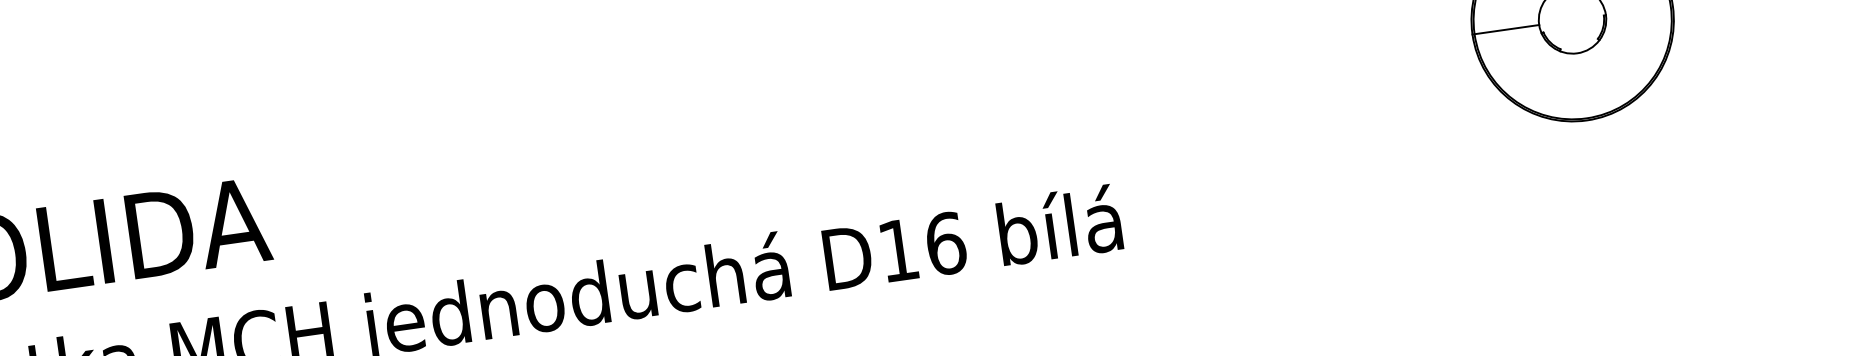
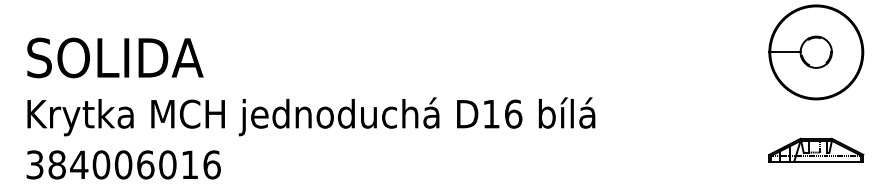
part: (1602, 227) -> (816, 149), added

